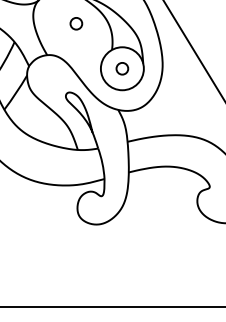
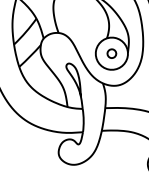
circle: (76, 23) -> (84, 13), removed

